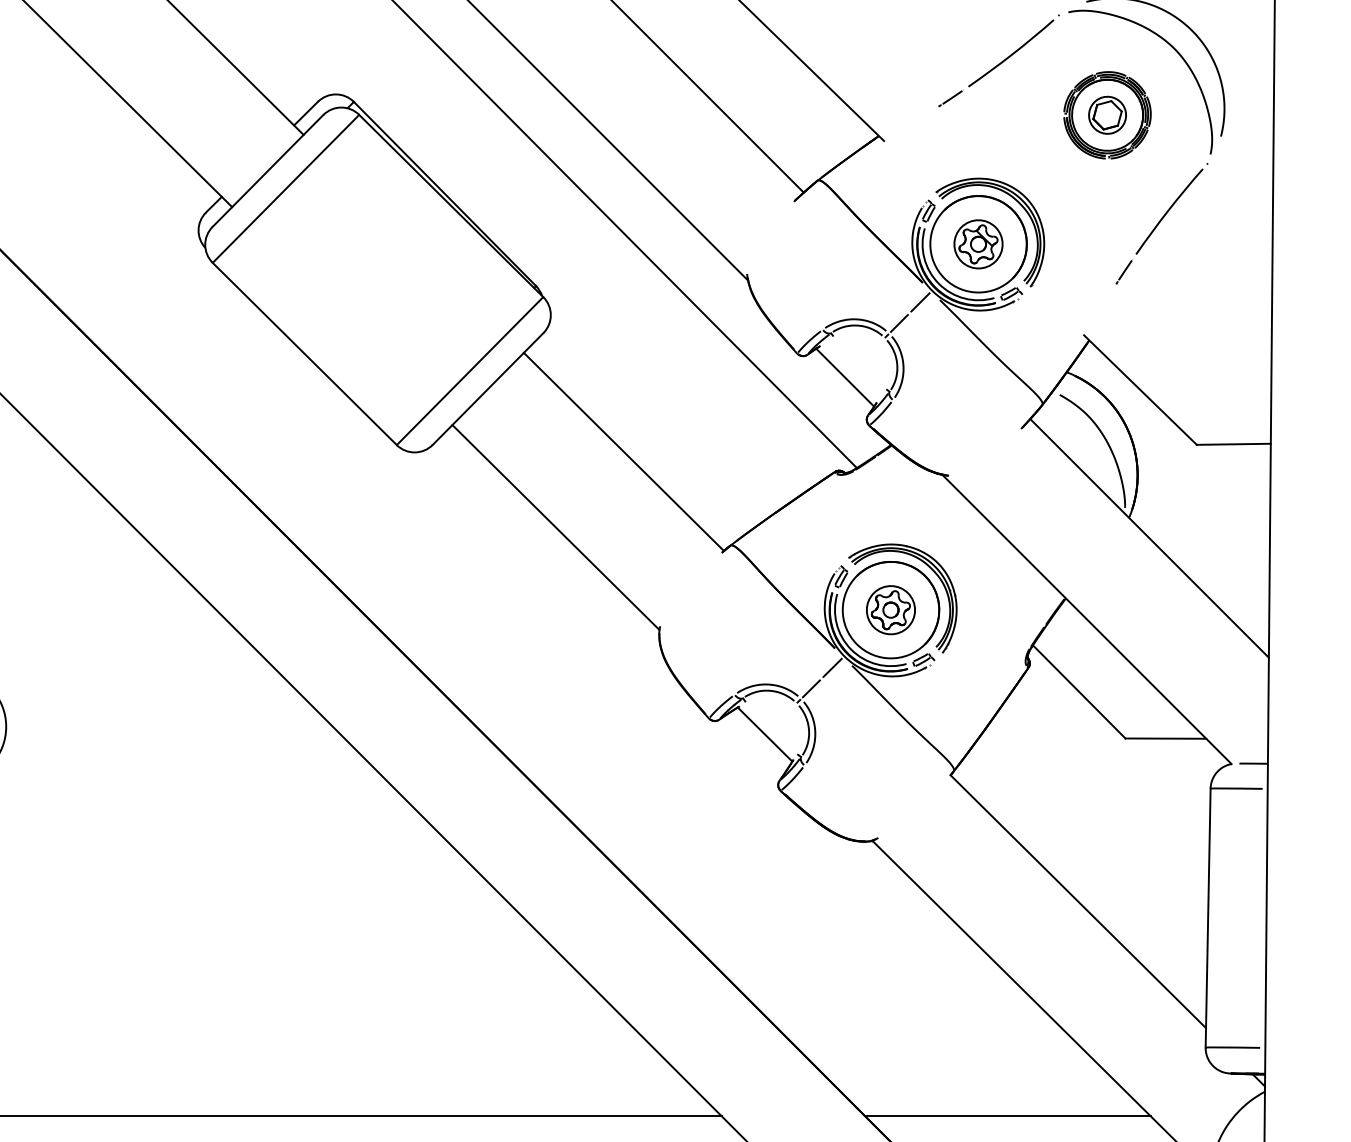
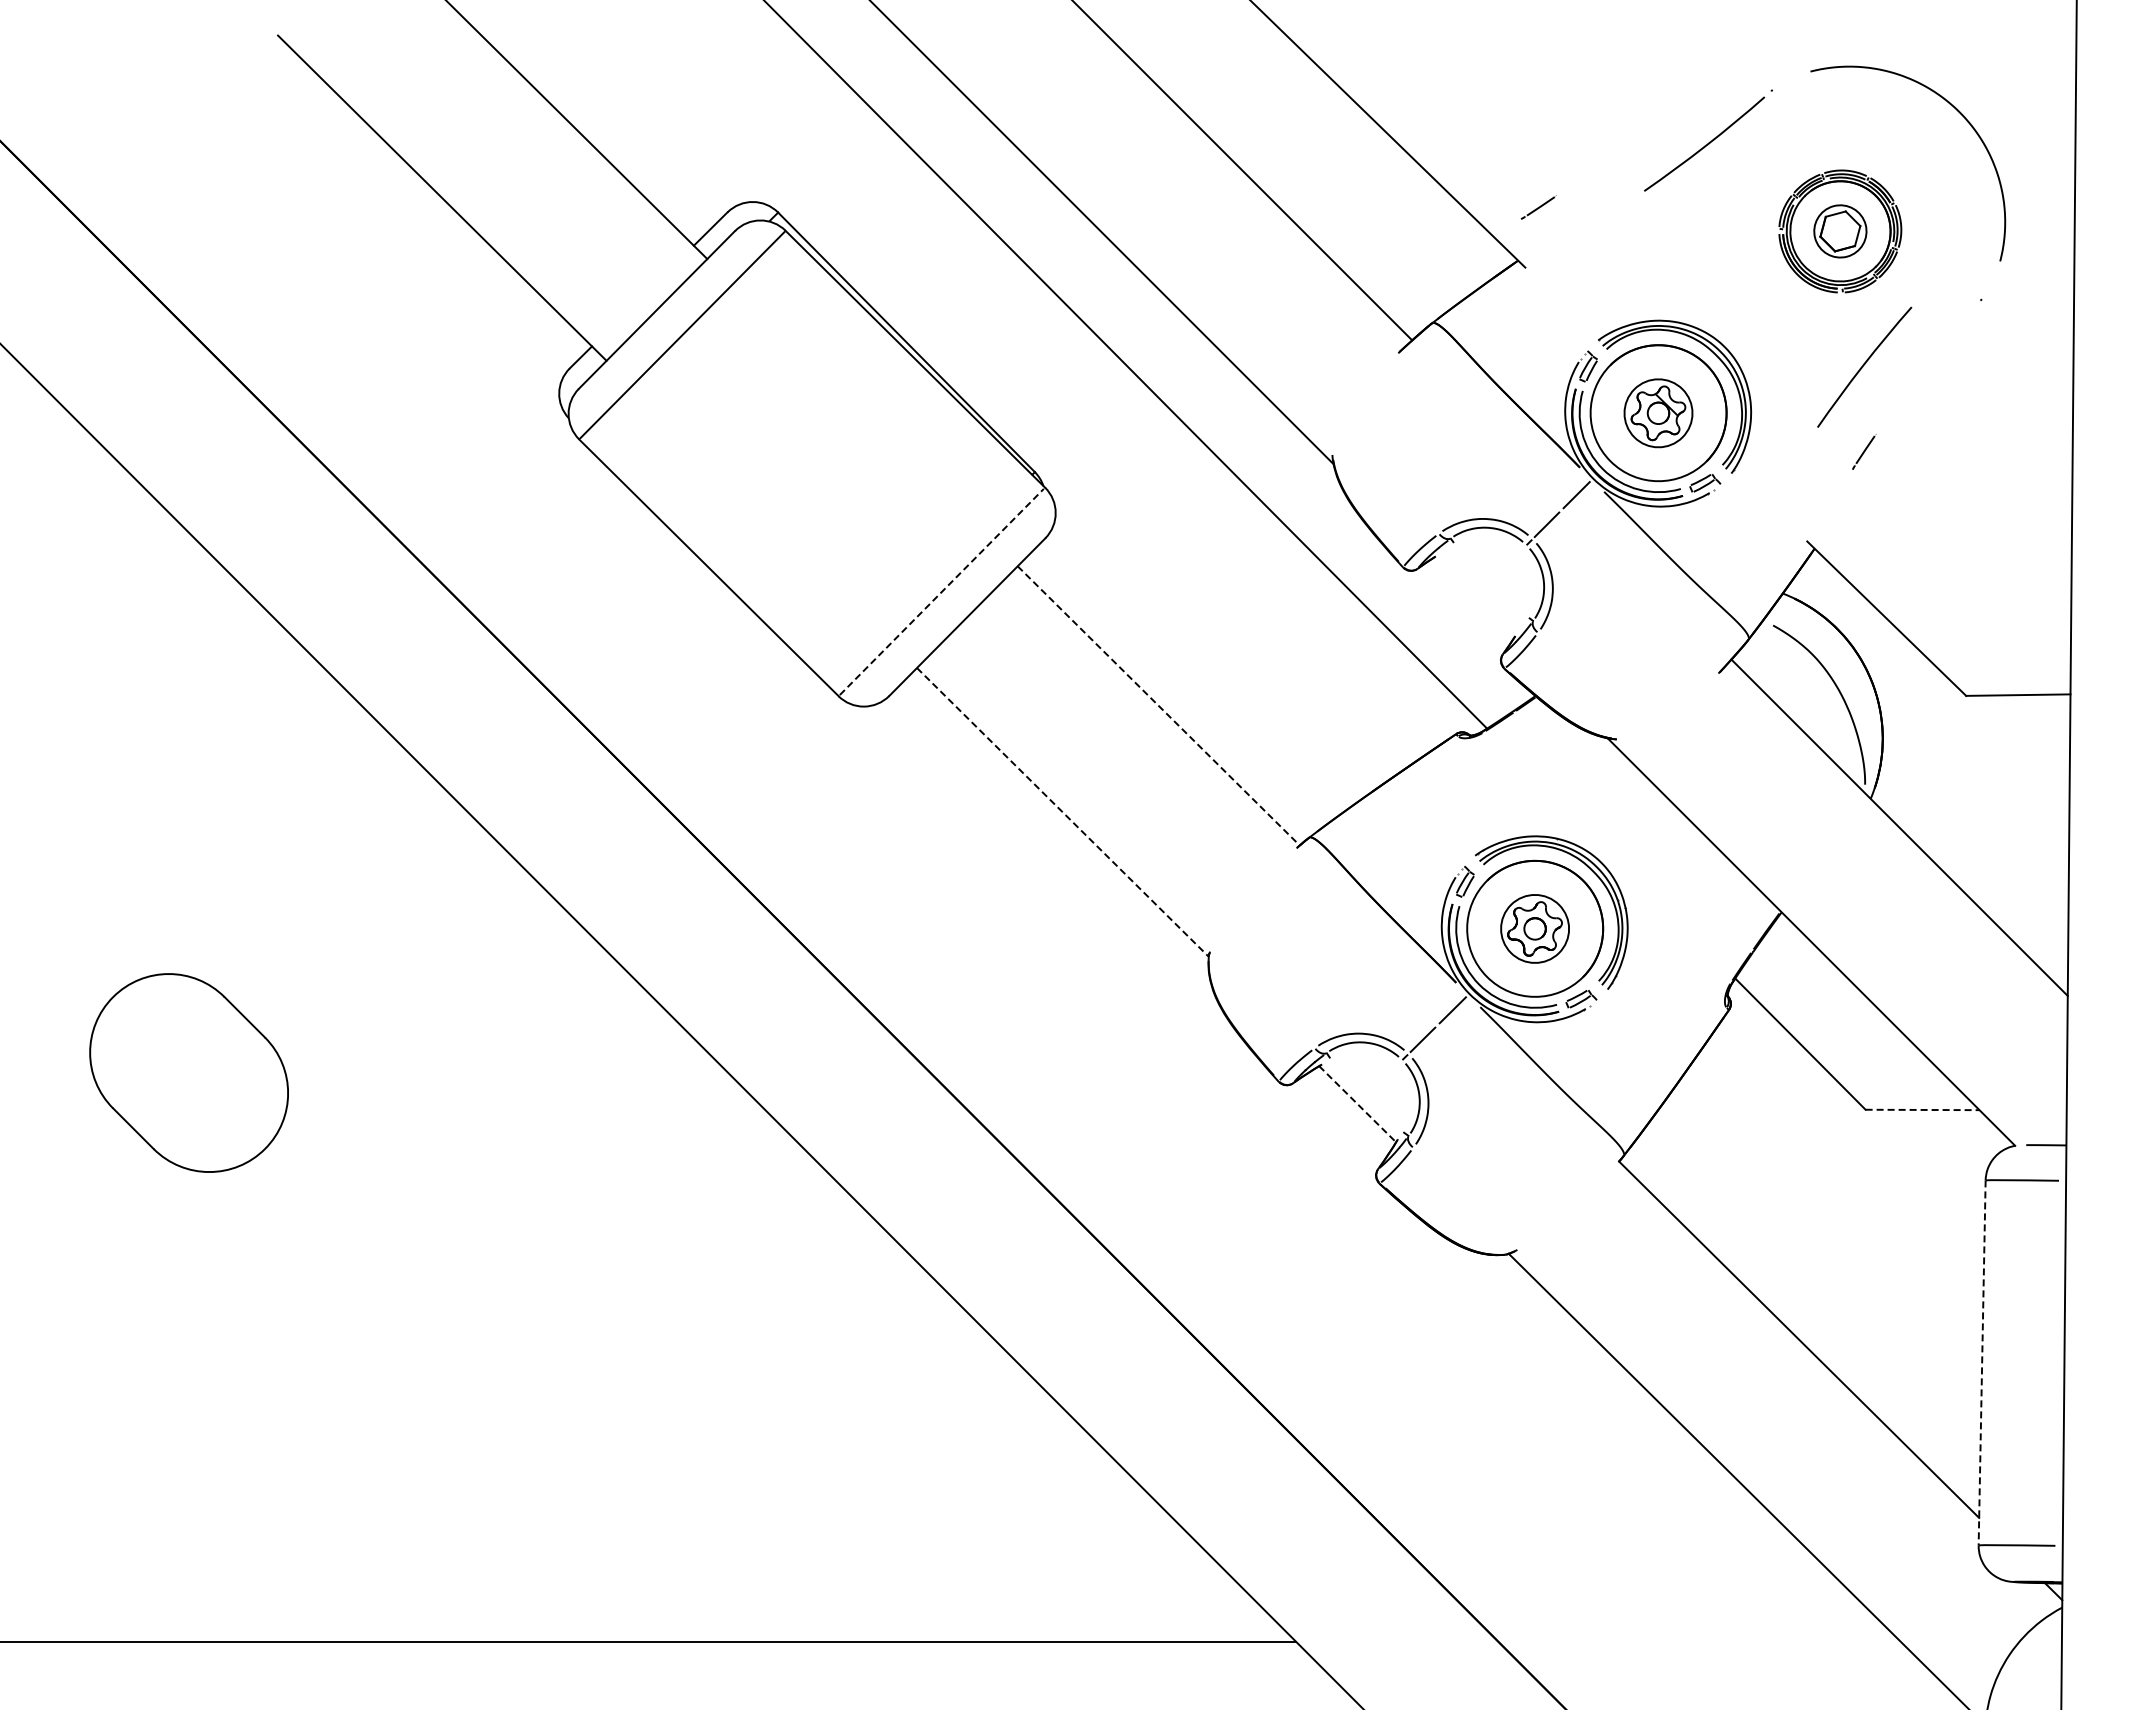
curve: (1170, 45) -> (1928, 133), removed
line: (950, 98) -> (1538, 207), moved
curve: (1169, 210) -> (1864, 365), moved
line: (469, 370) -> (941, 591), solid -> dashed
line: (845, 377) -> (1470, 601), removed
line: (624, 452) -> (1159, 706), solid -> dashed
line: (556, 527) -> (1063, 812), solid -> dashed
line: (765, 734) -> (1358, 1104), solid -> dashed
line: (1165, 738) -> (1922, 1109), solid -> dashed
line: (1208, 917) -> (1982, 1362), solid -> dashed
line: (1007, 1116) -> (1699, 1642), removed

